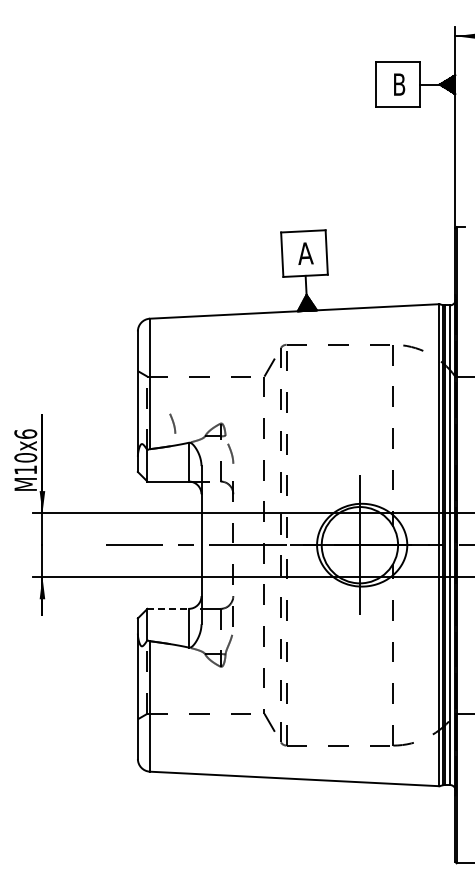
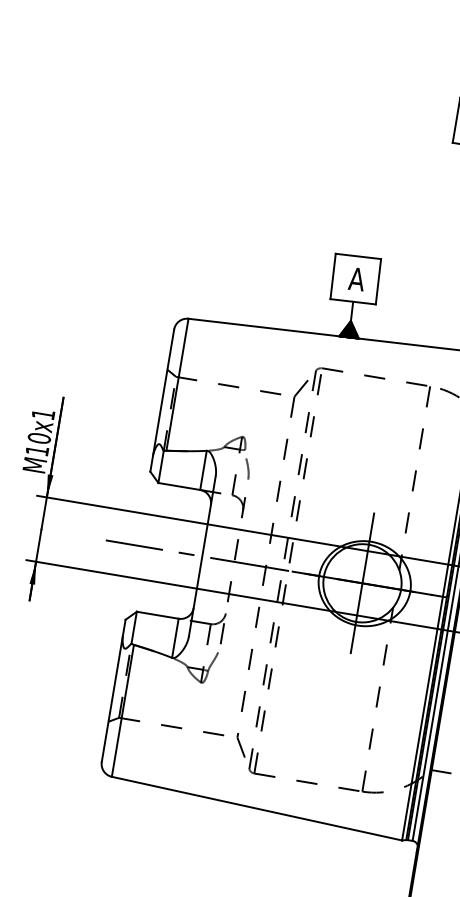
line: (172, 423) -> (193, 428), removed
text: (25, 433) -> (43, 413), M10x6 -> M10x1
line: (168, 608) -> (158, 614), dashed -> solid

